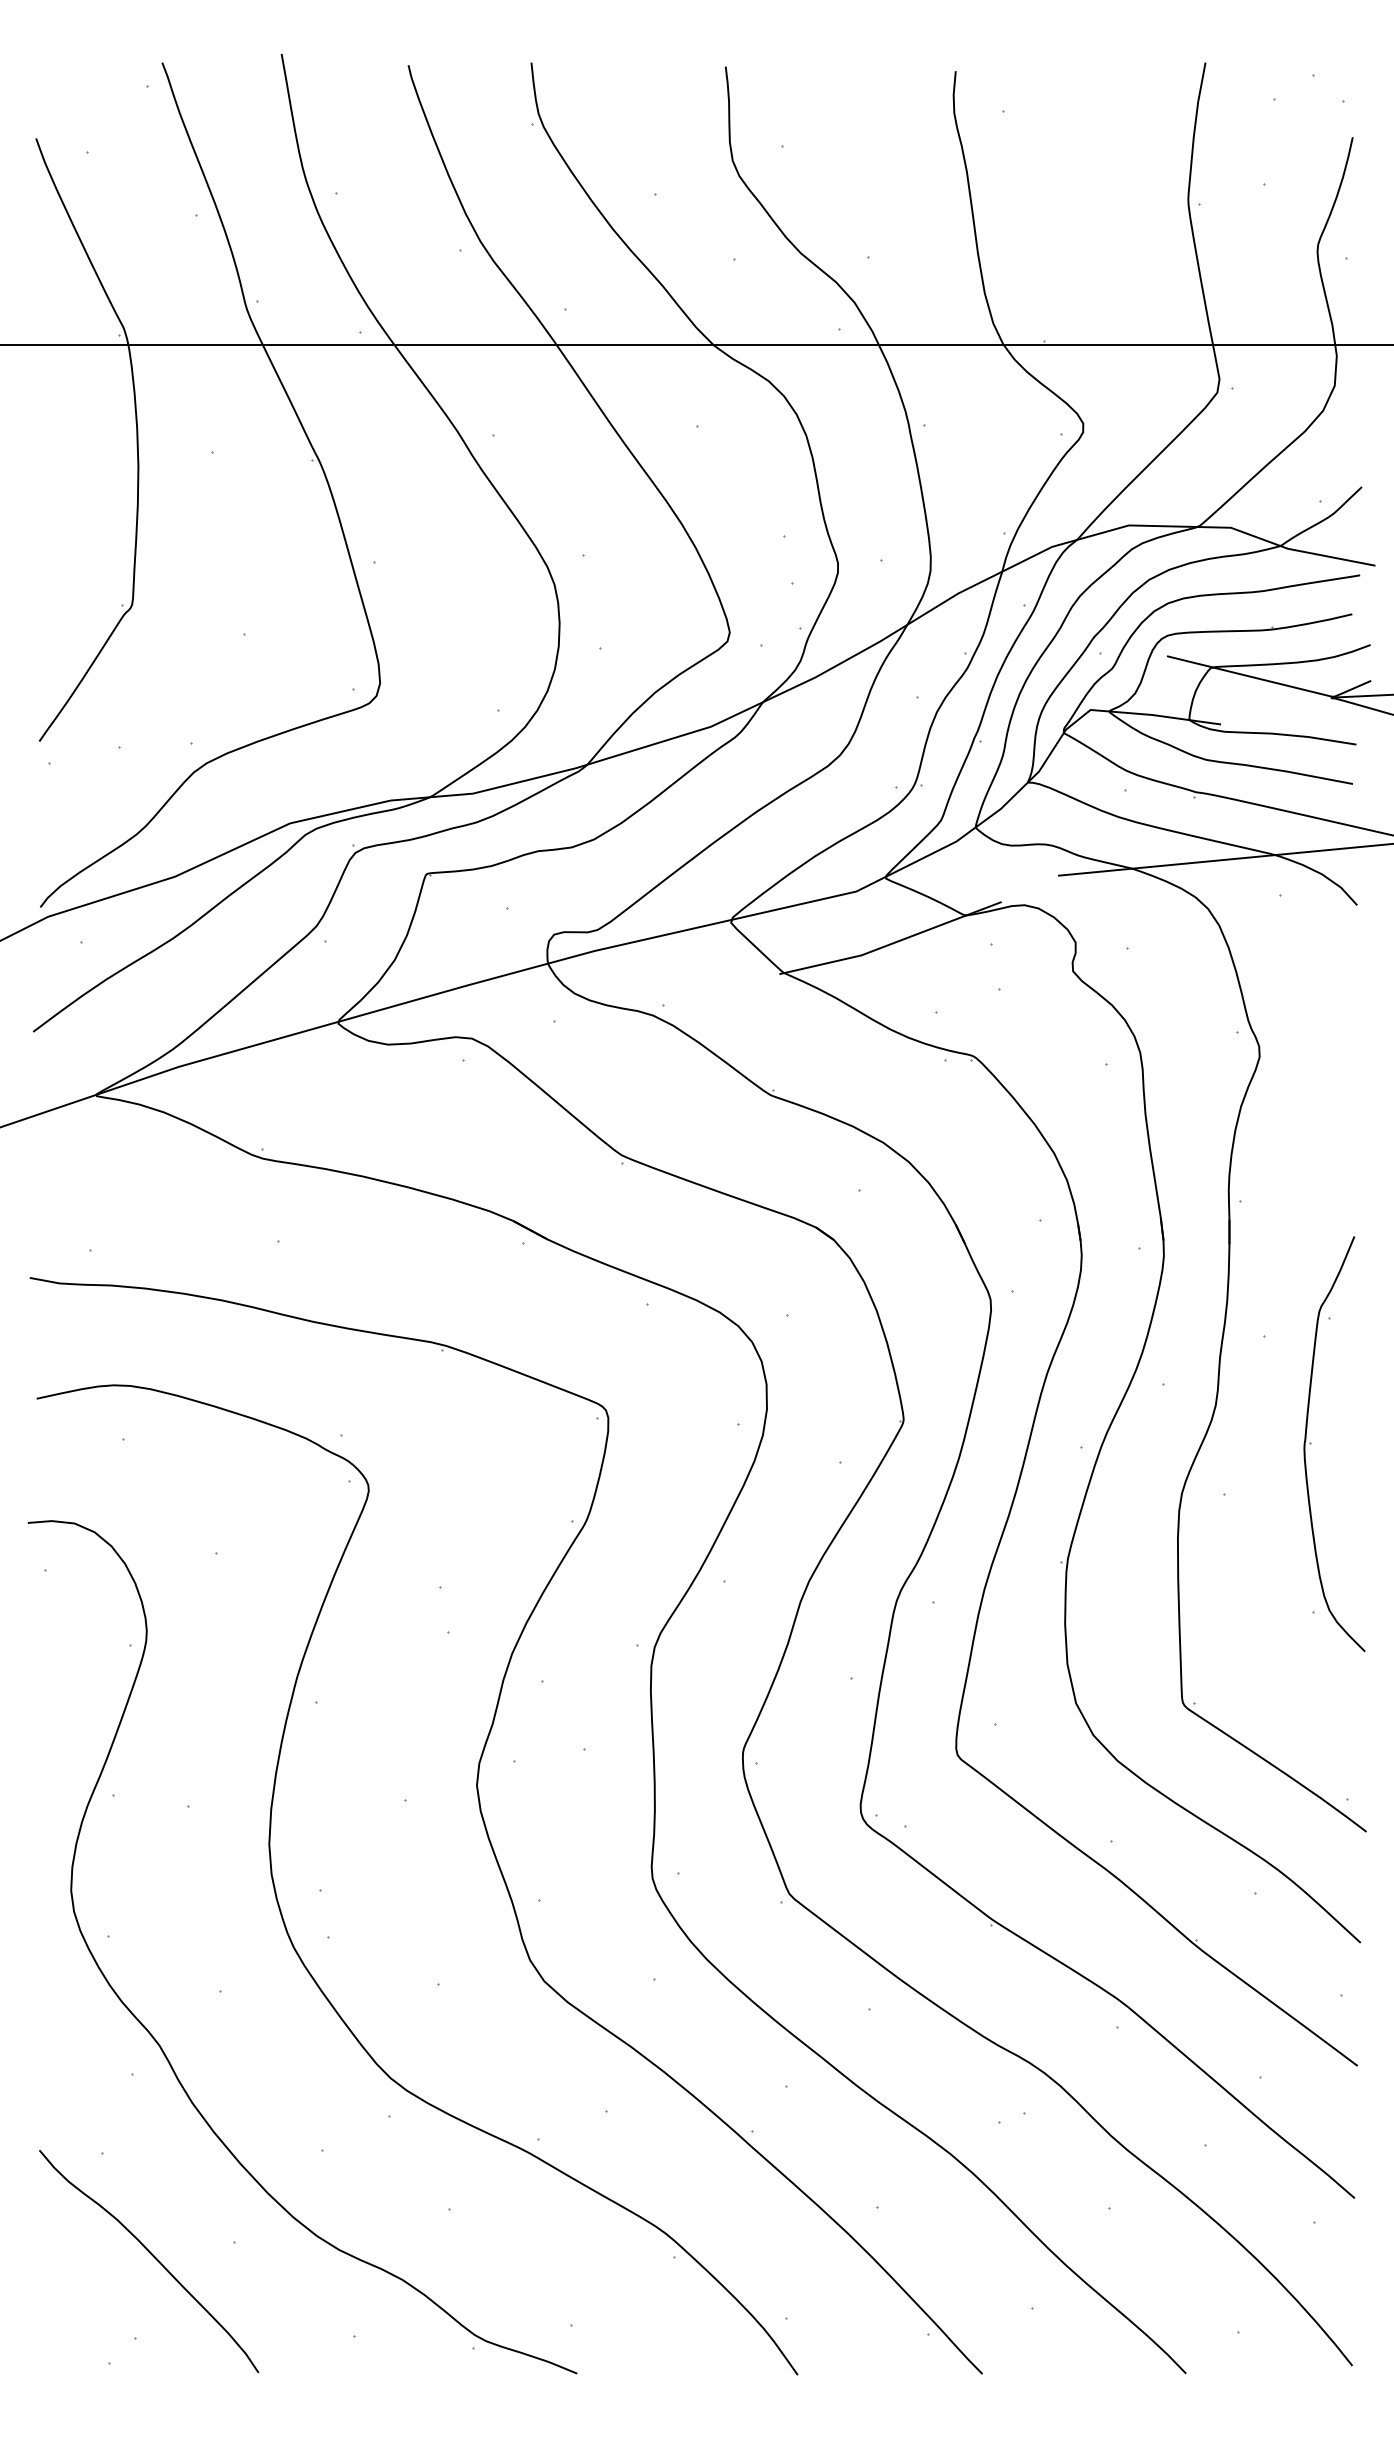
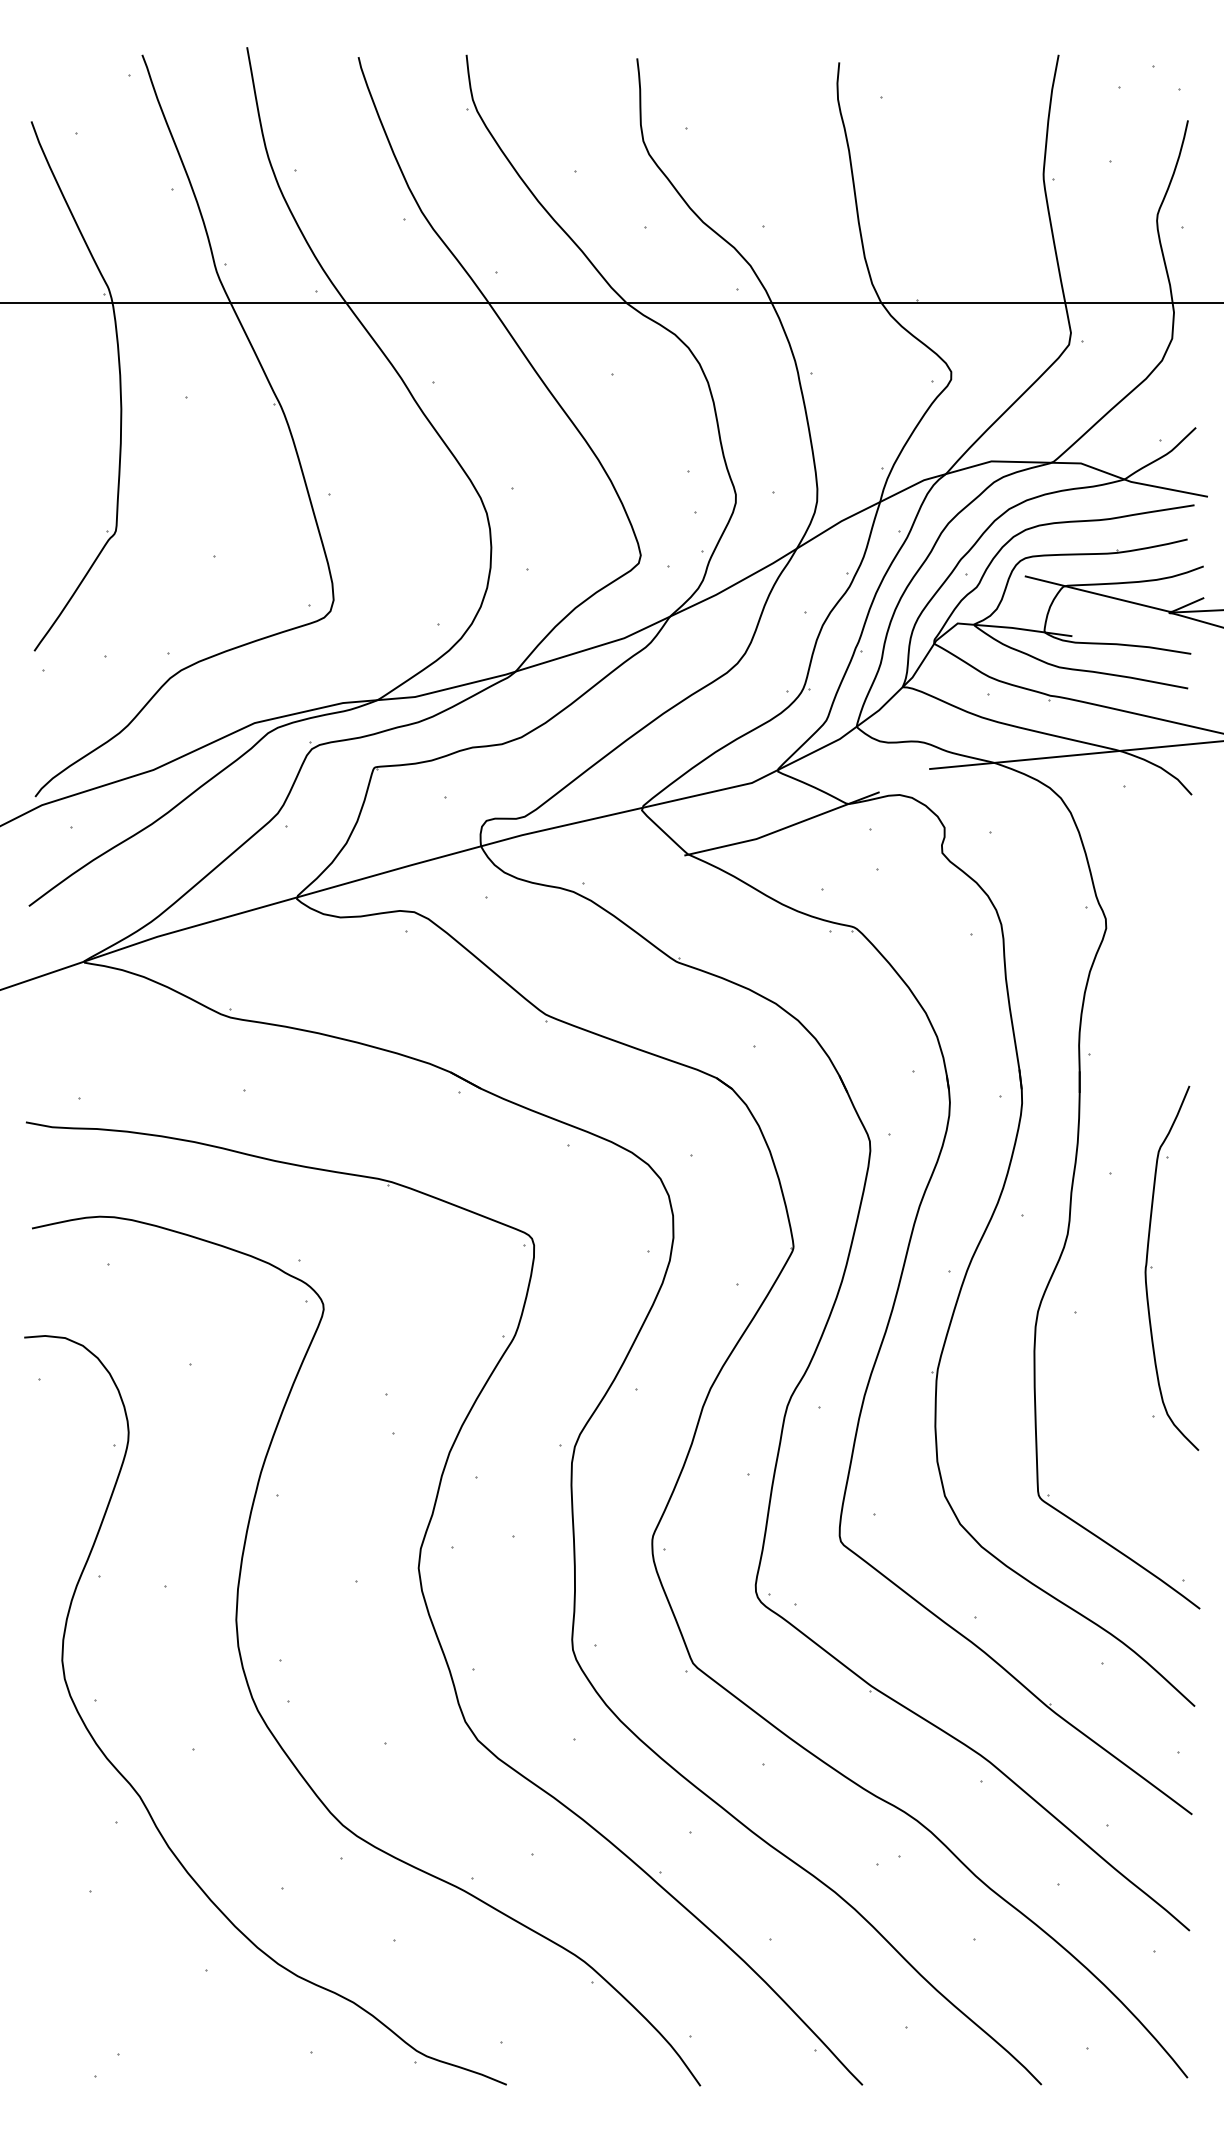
curve: (152, 2256) -> (133, 1981), removed

